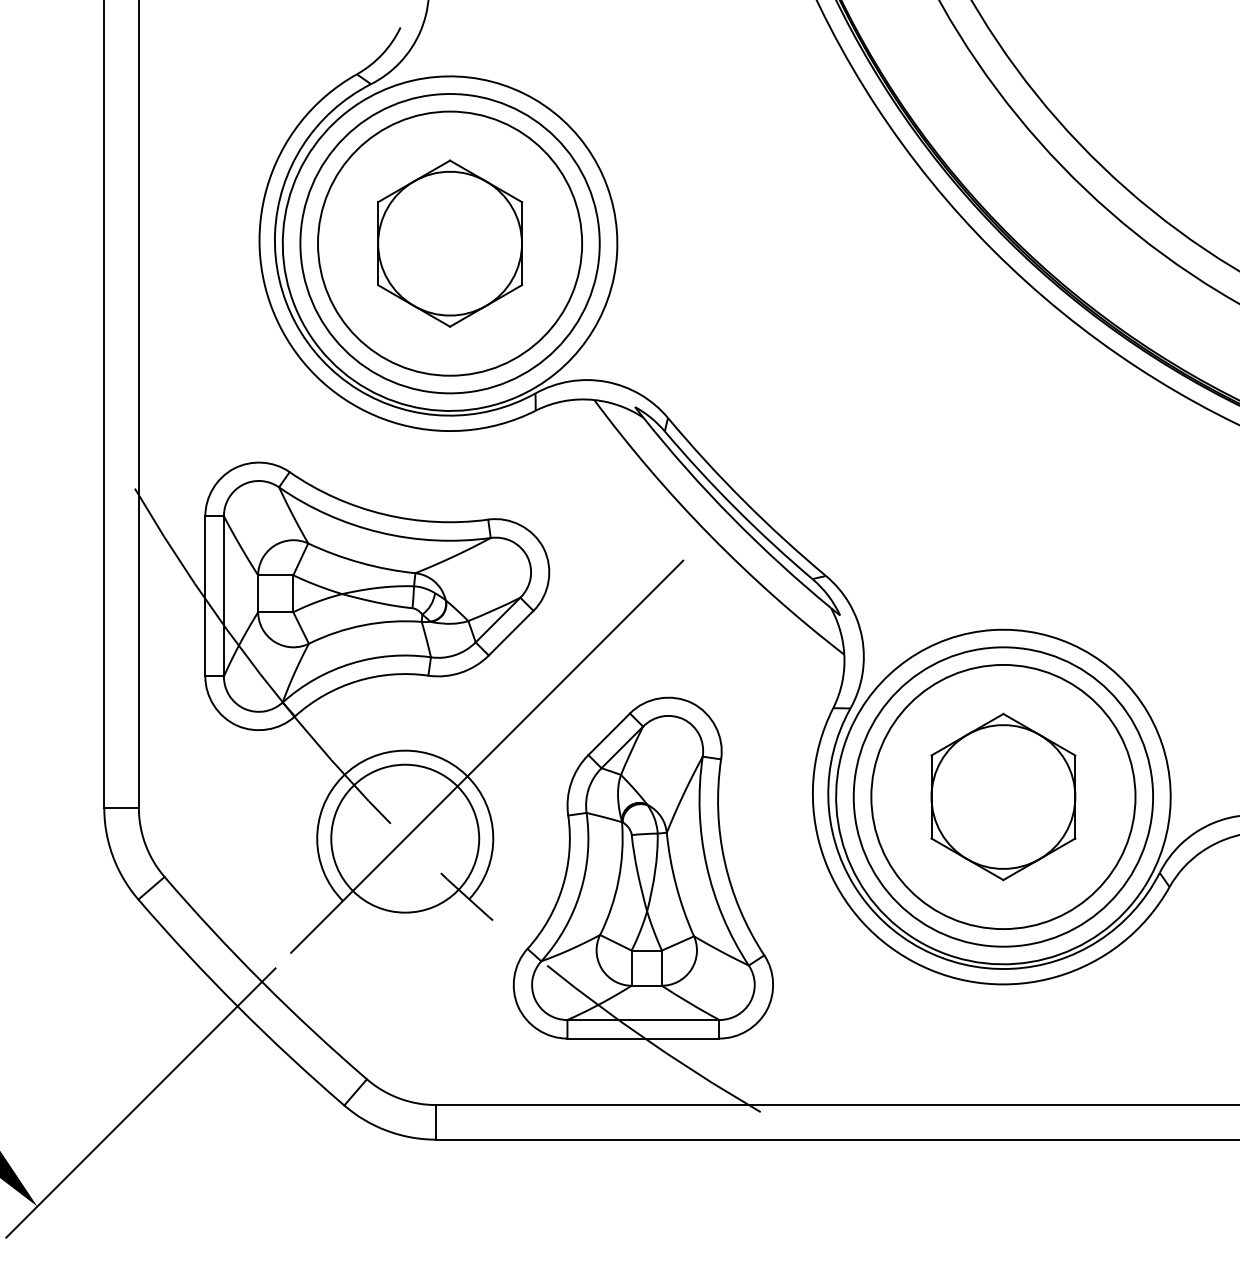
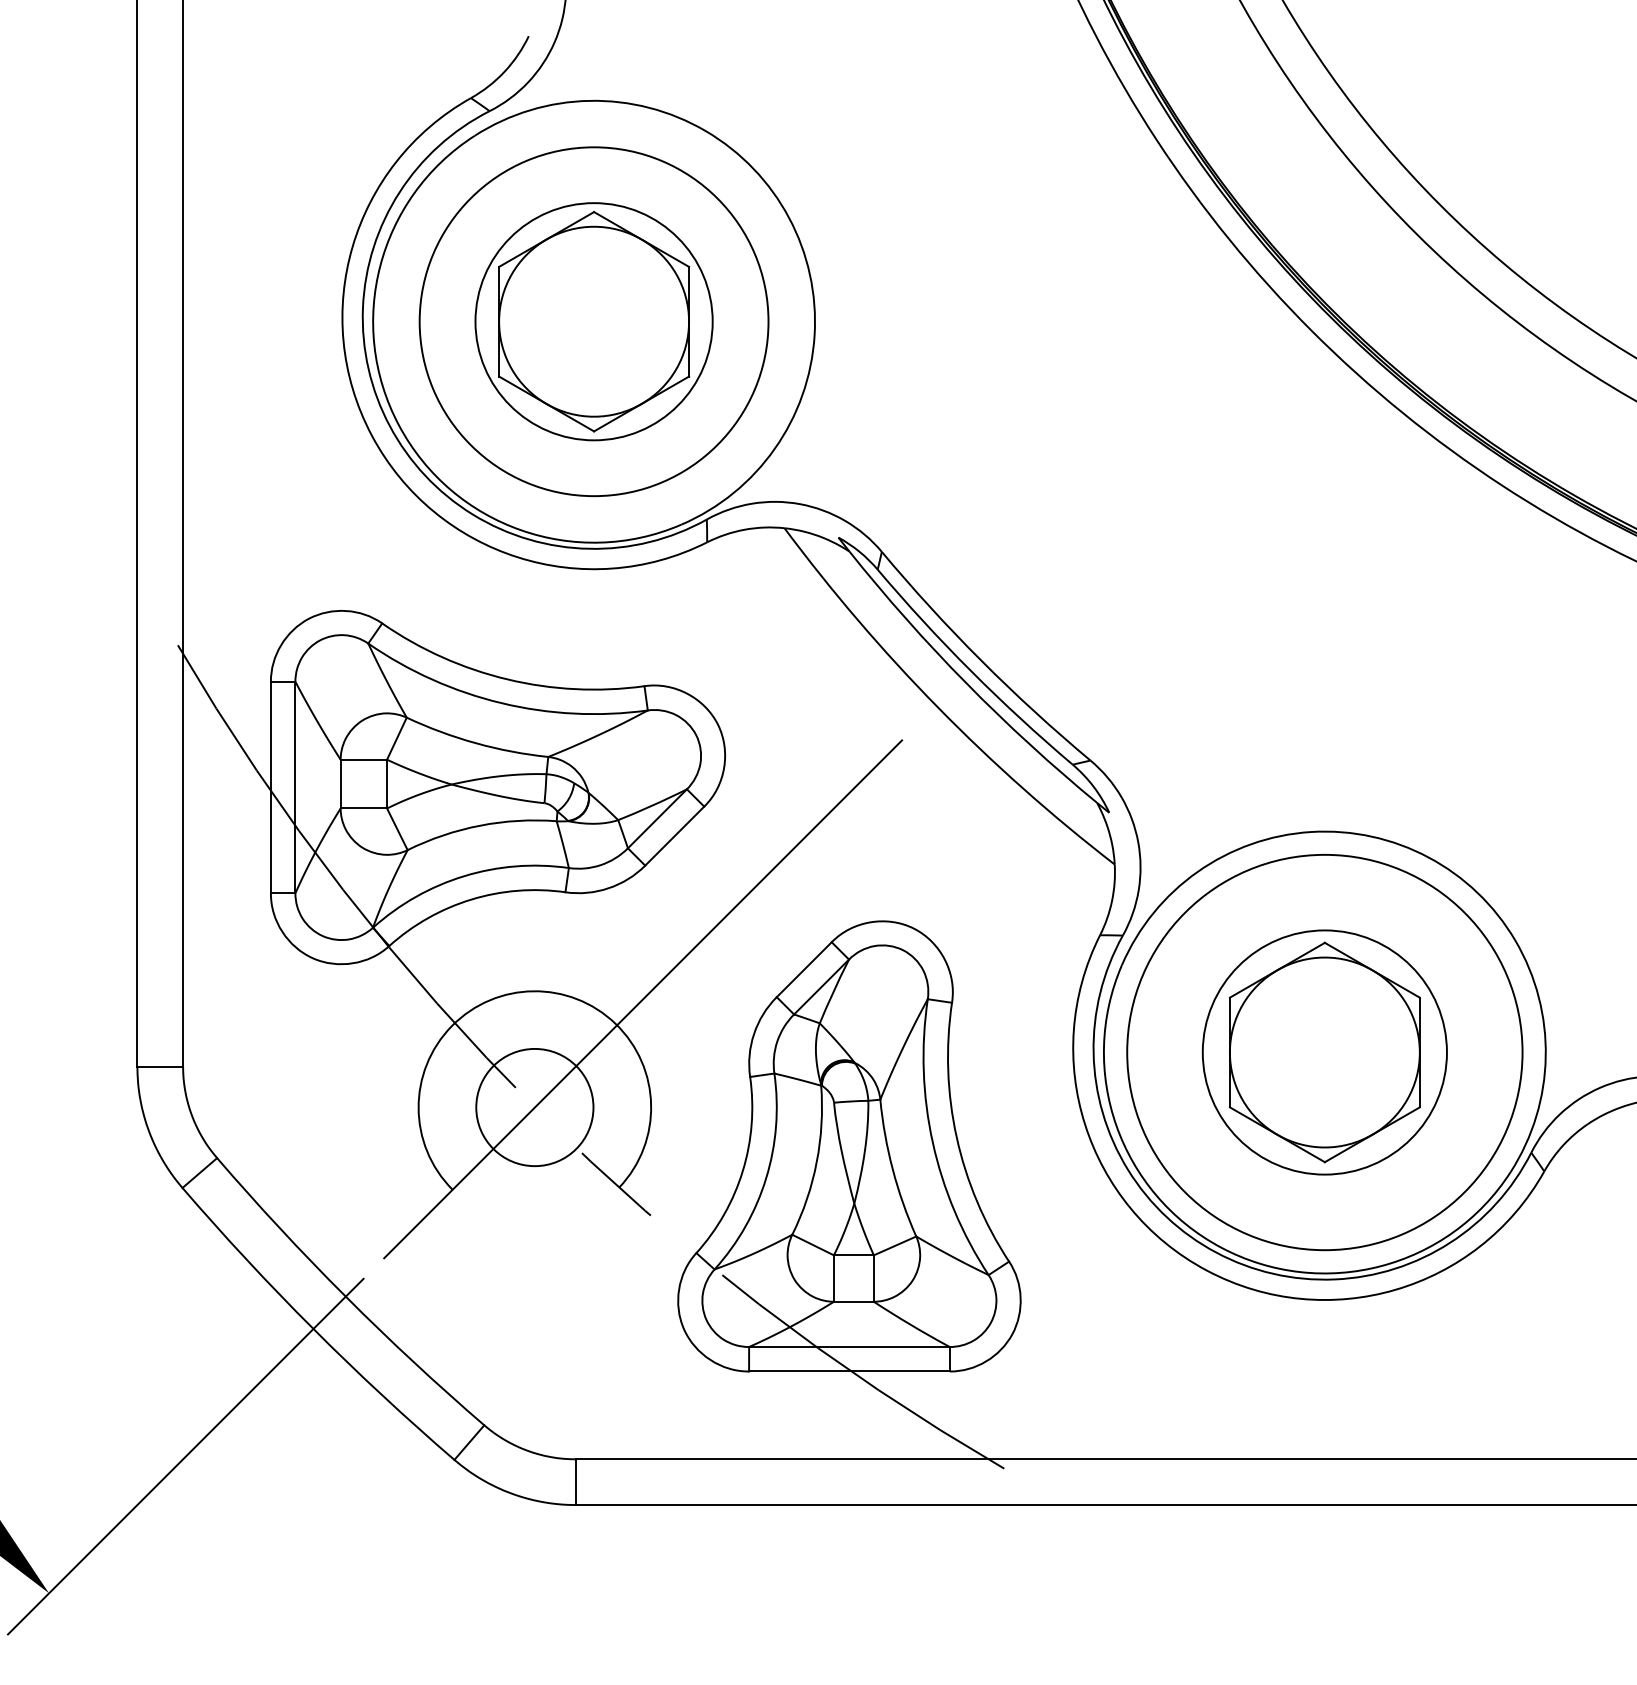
circle: (449, 243) -> (593, 321), size x0.6
circle: (1003, 797) -> (1324, 1052), size x0.7
circle: (404, 838) -> (534, 1107), size x0.6

